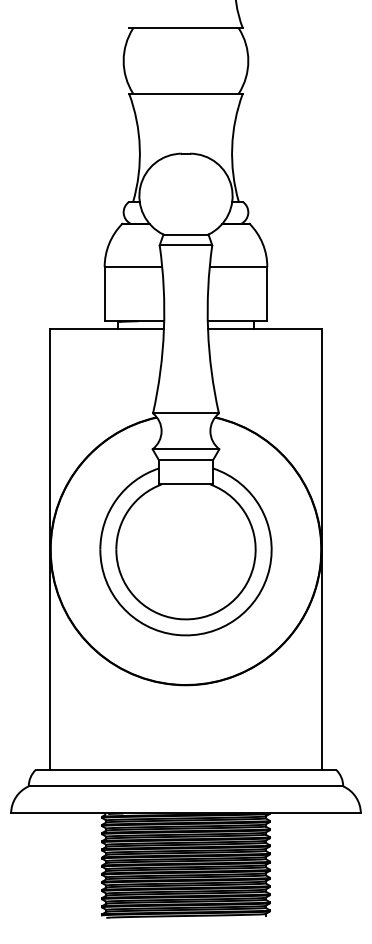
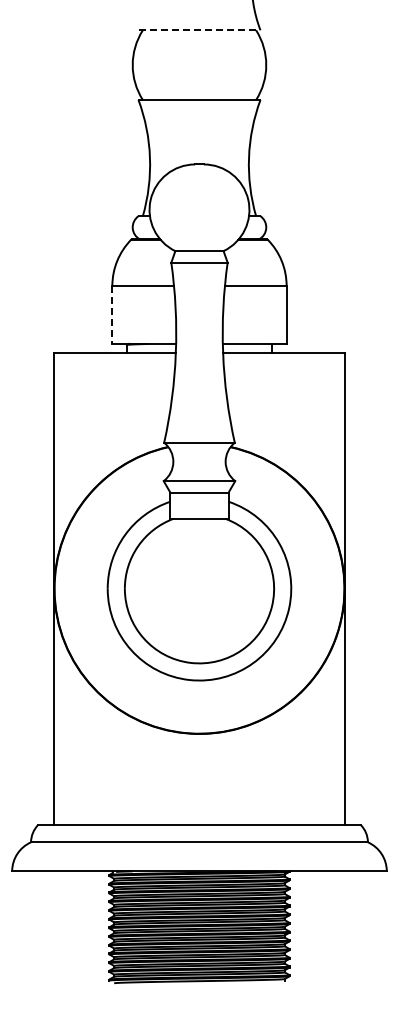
line: (186, 28) -> (199, 30), solid -> dashed
line: (104, 294) -> (112, 315), solid -> dashed

